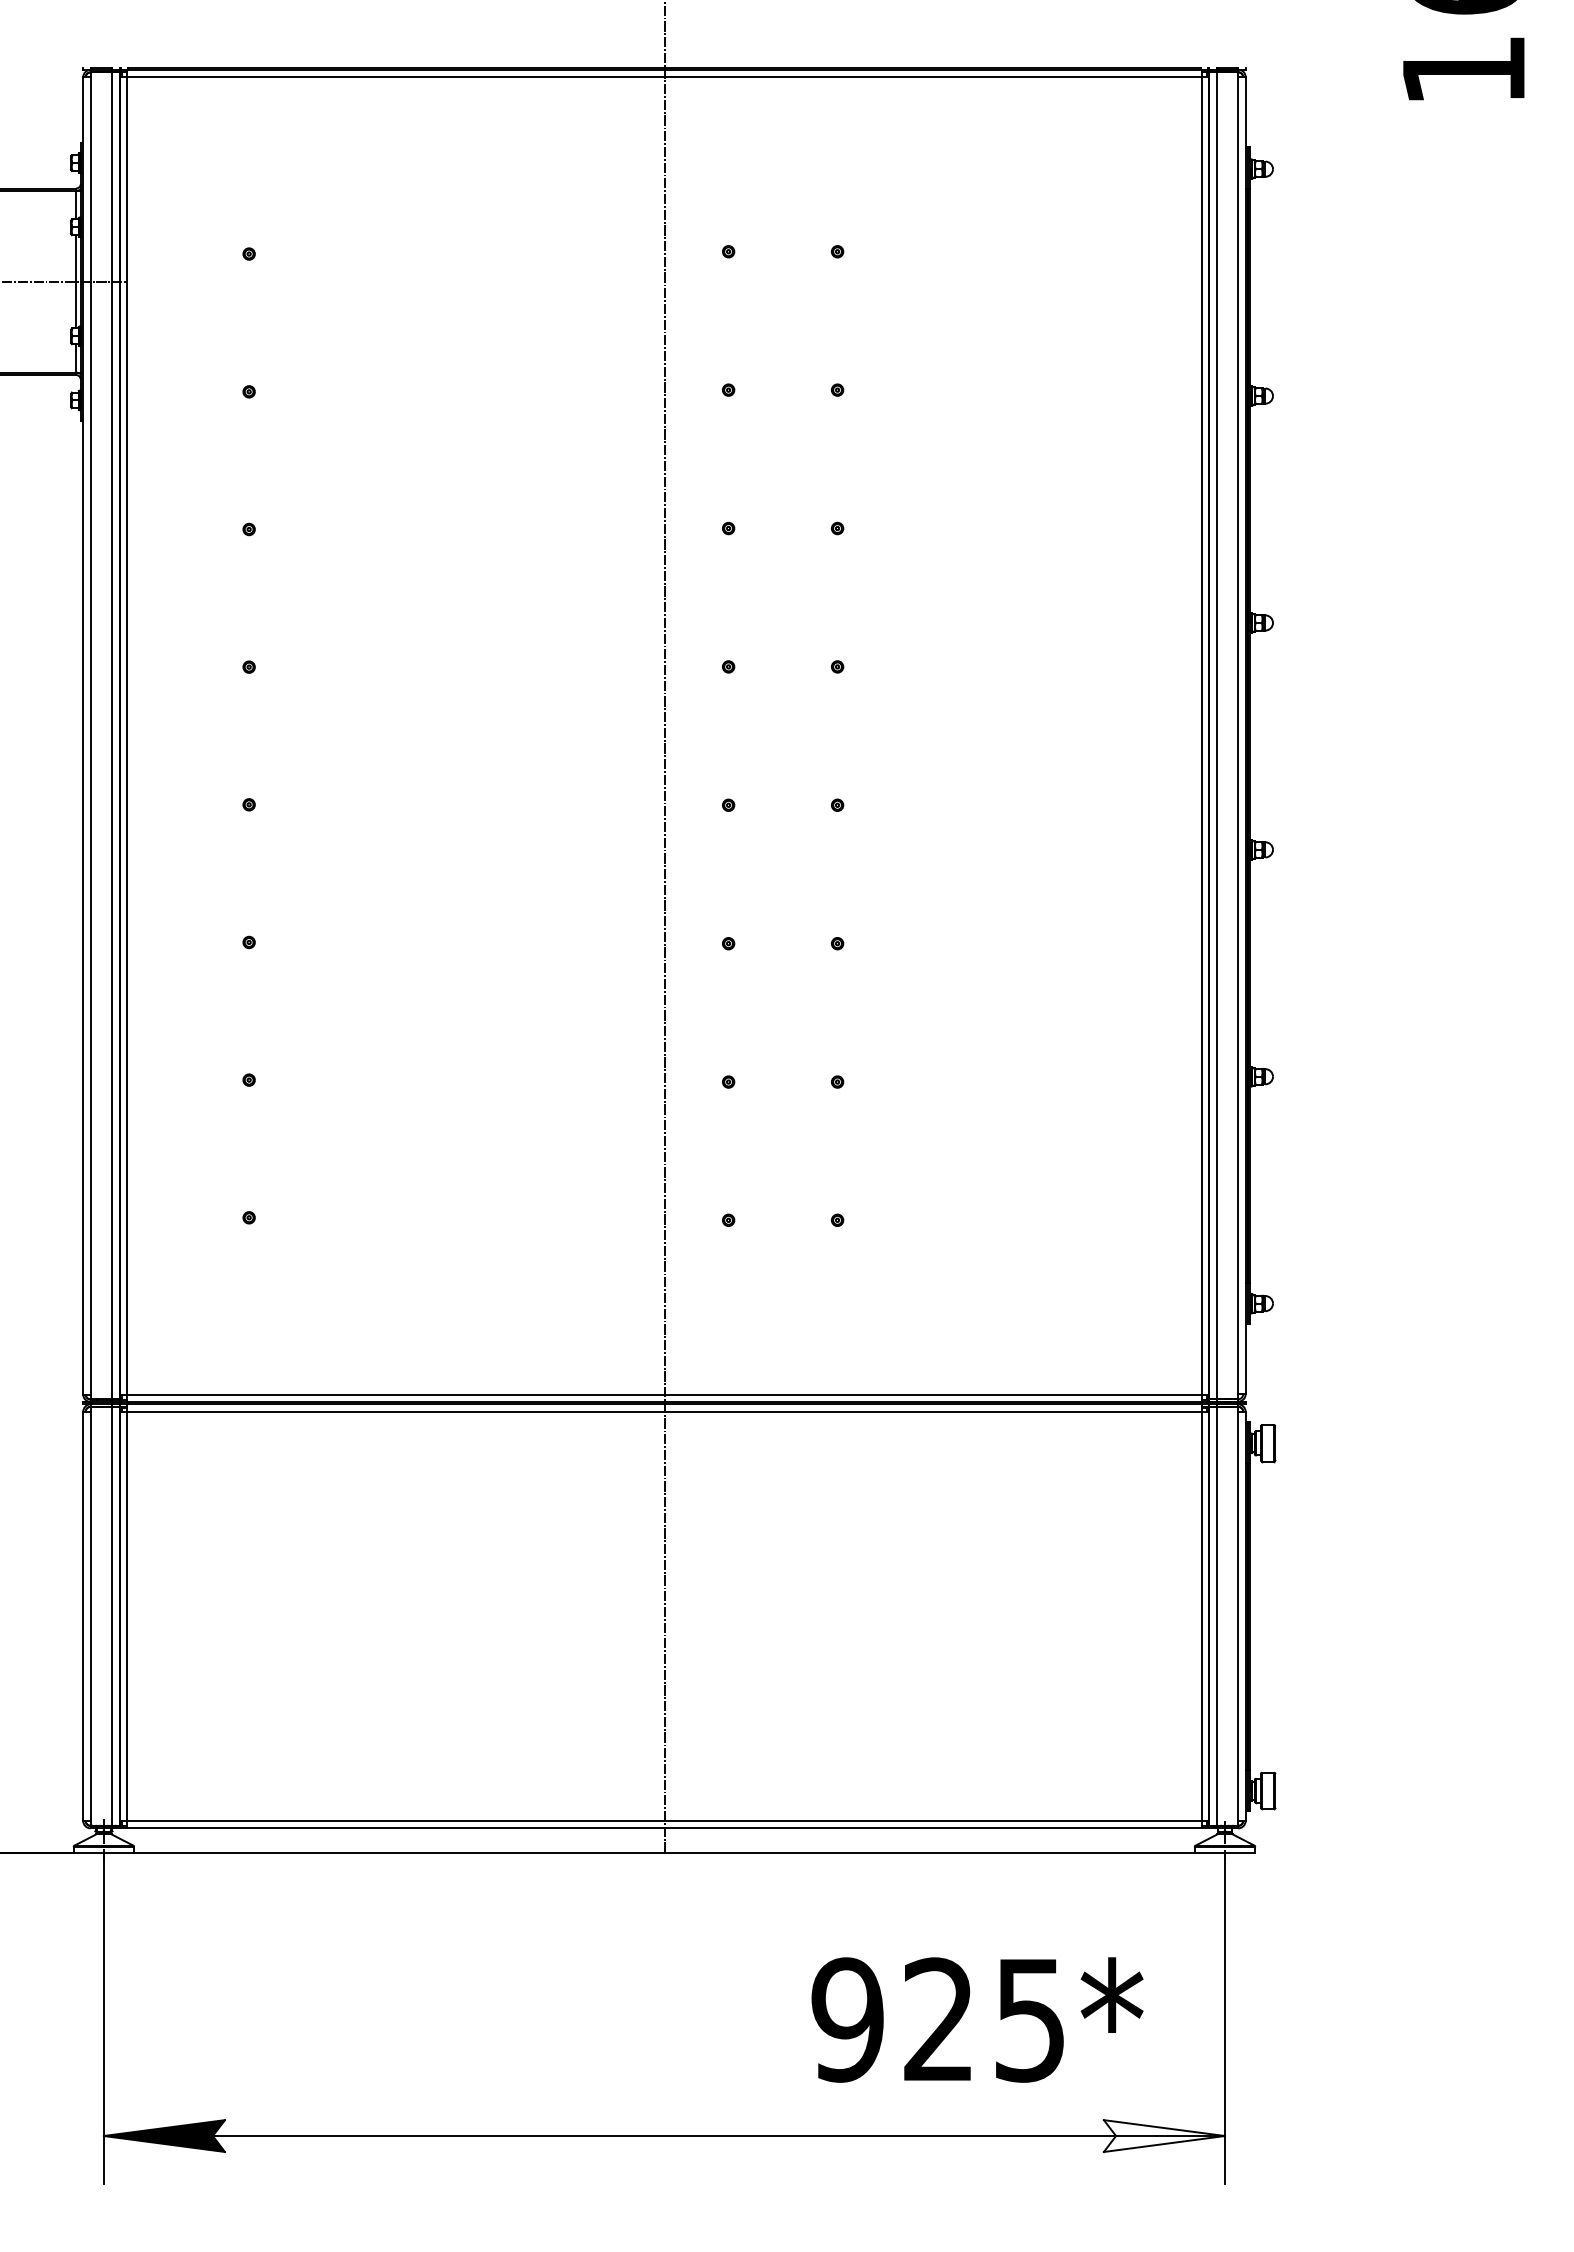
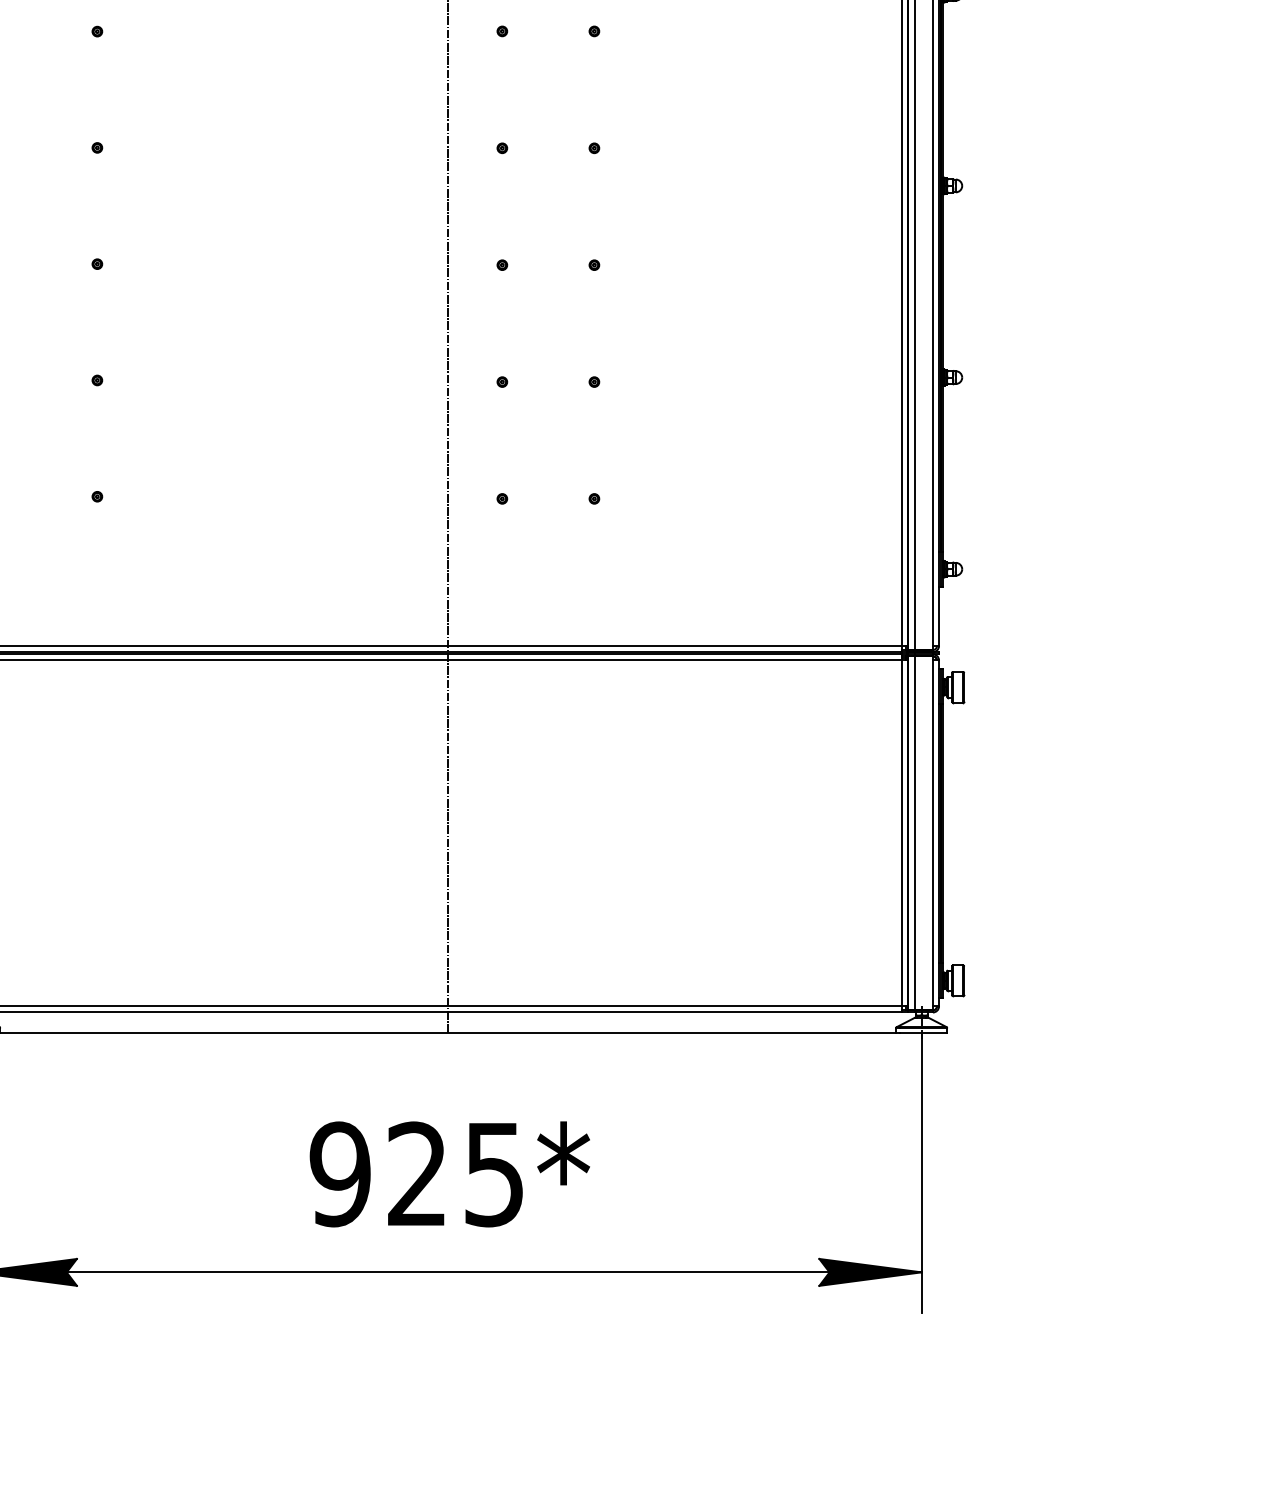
text: (977, 2019) -> (449, 1173), moved
fill: (1164, 2135) -> (870, 1271), added

